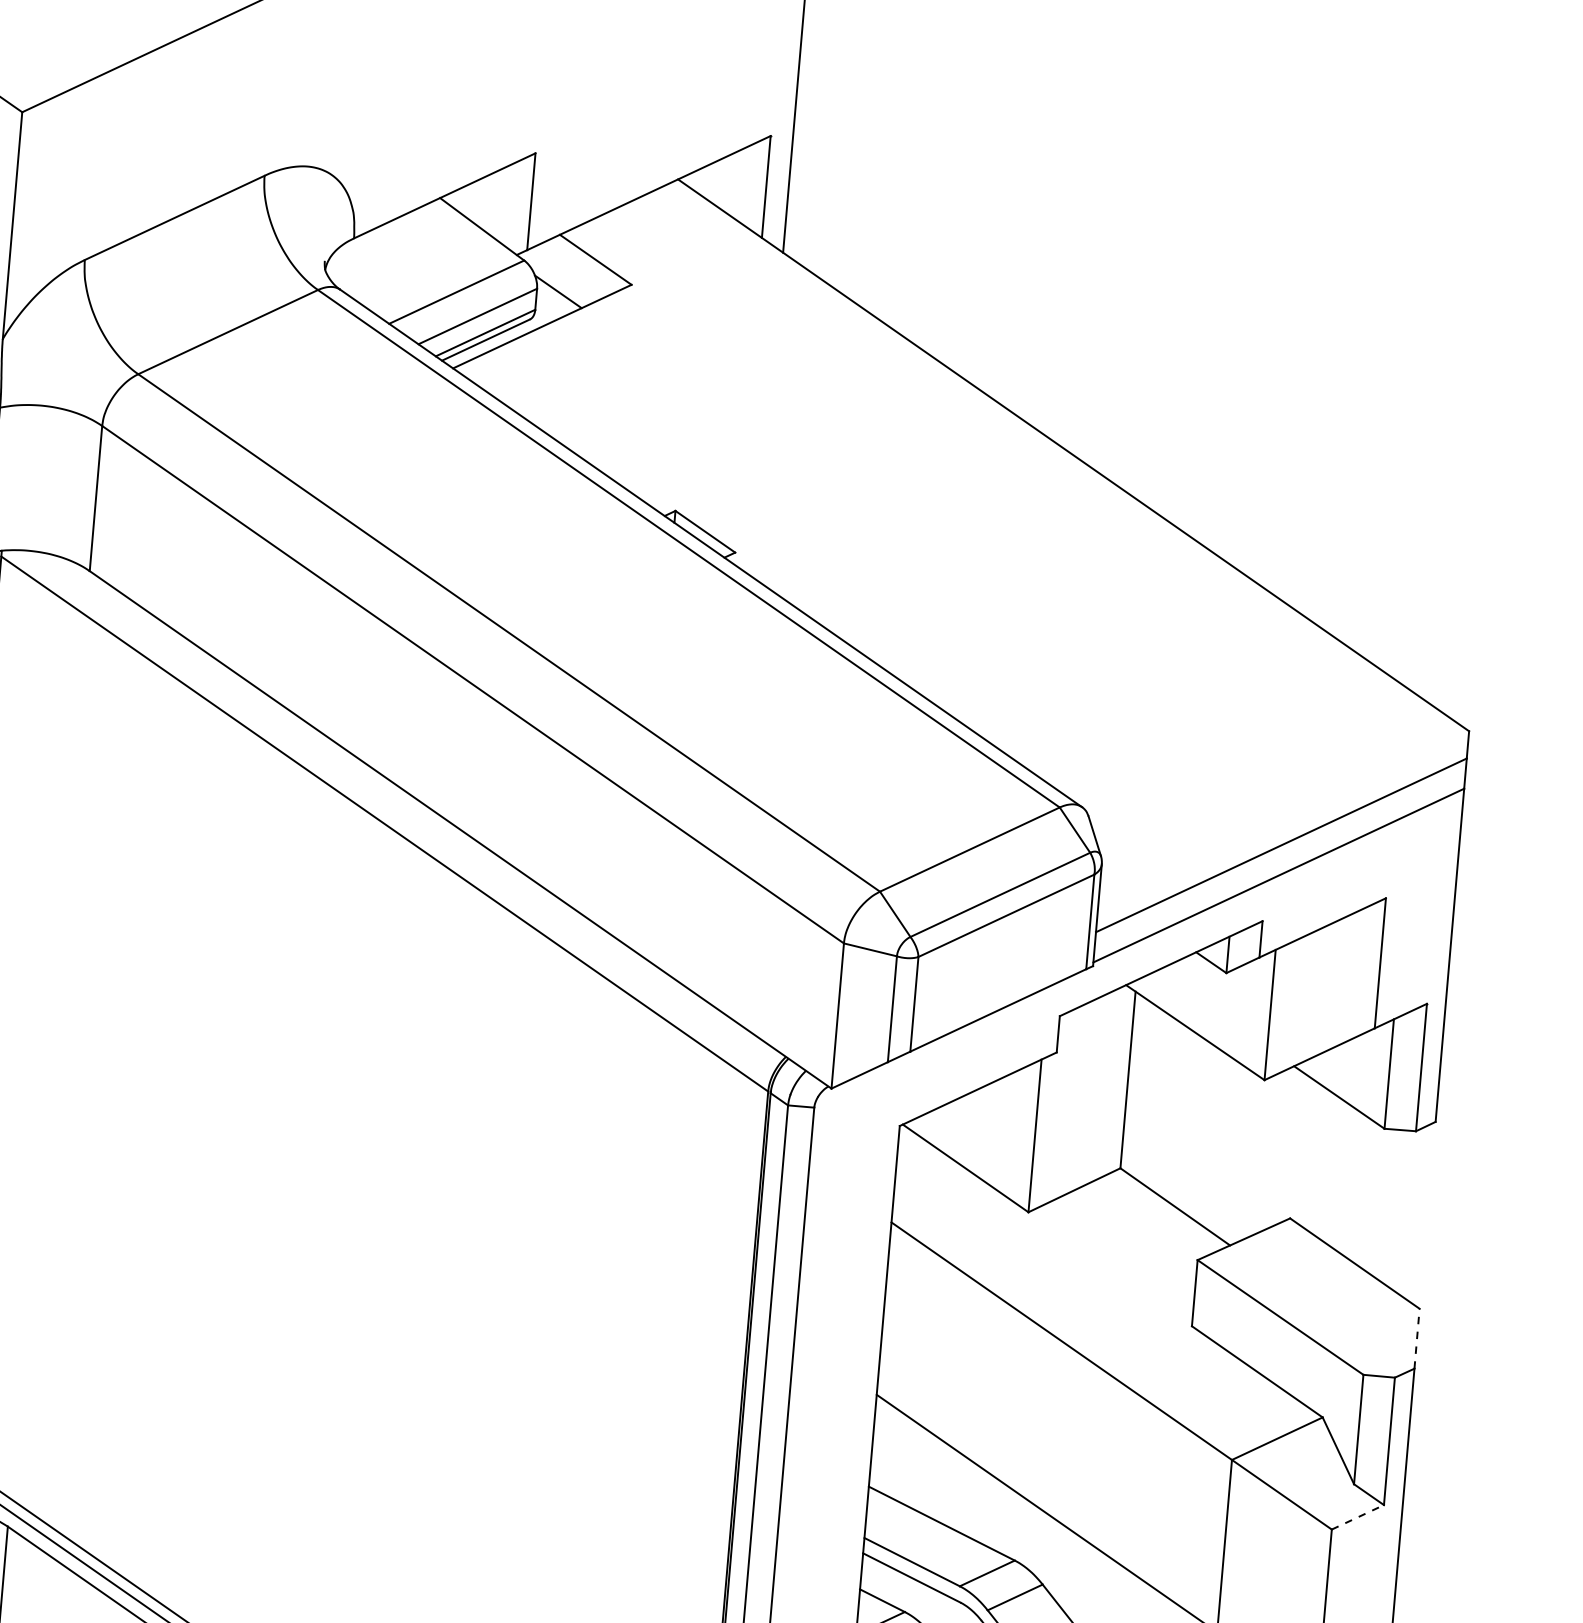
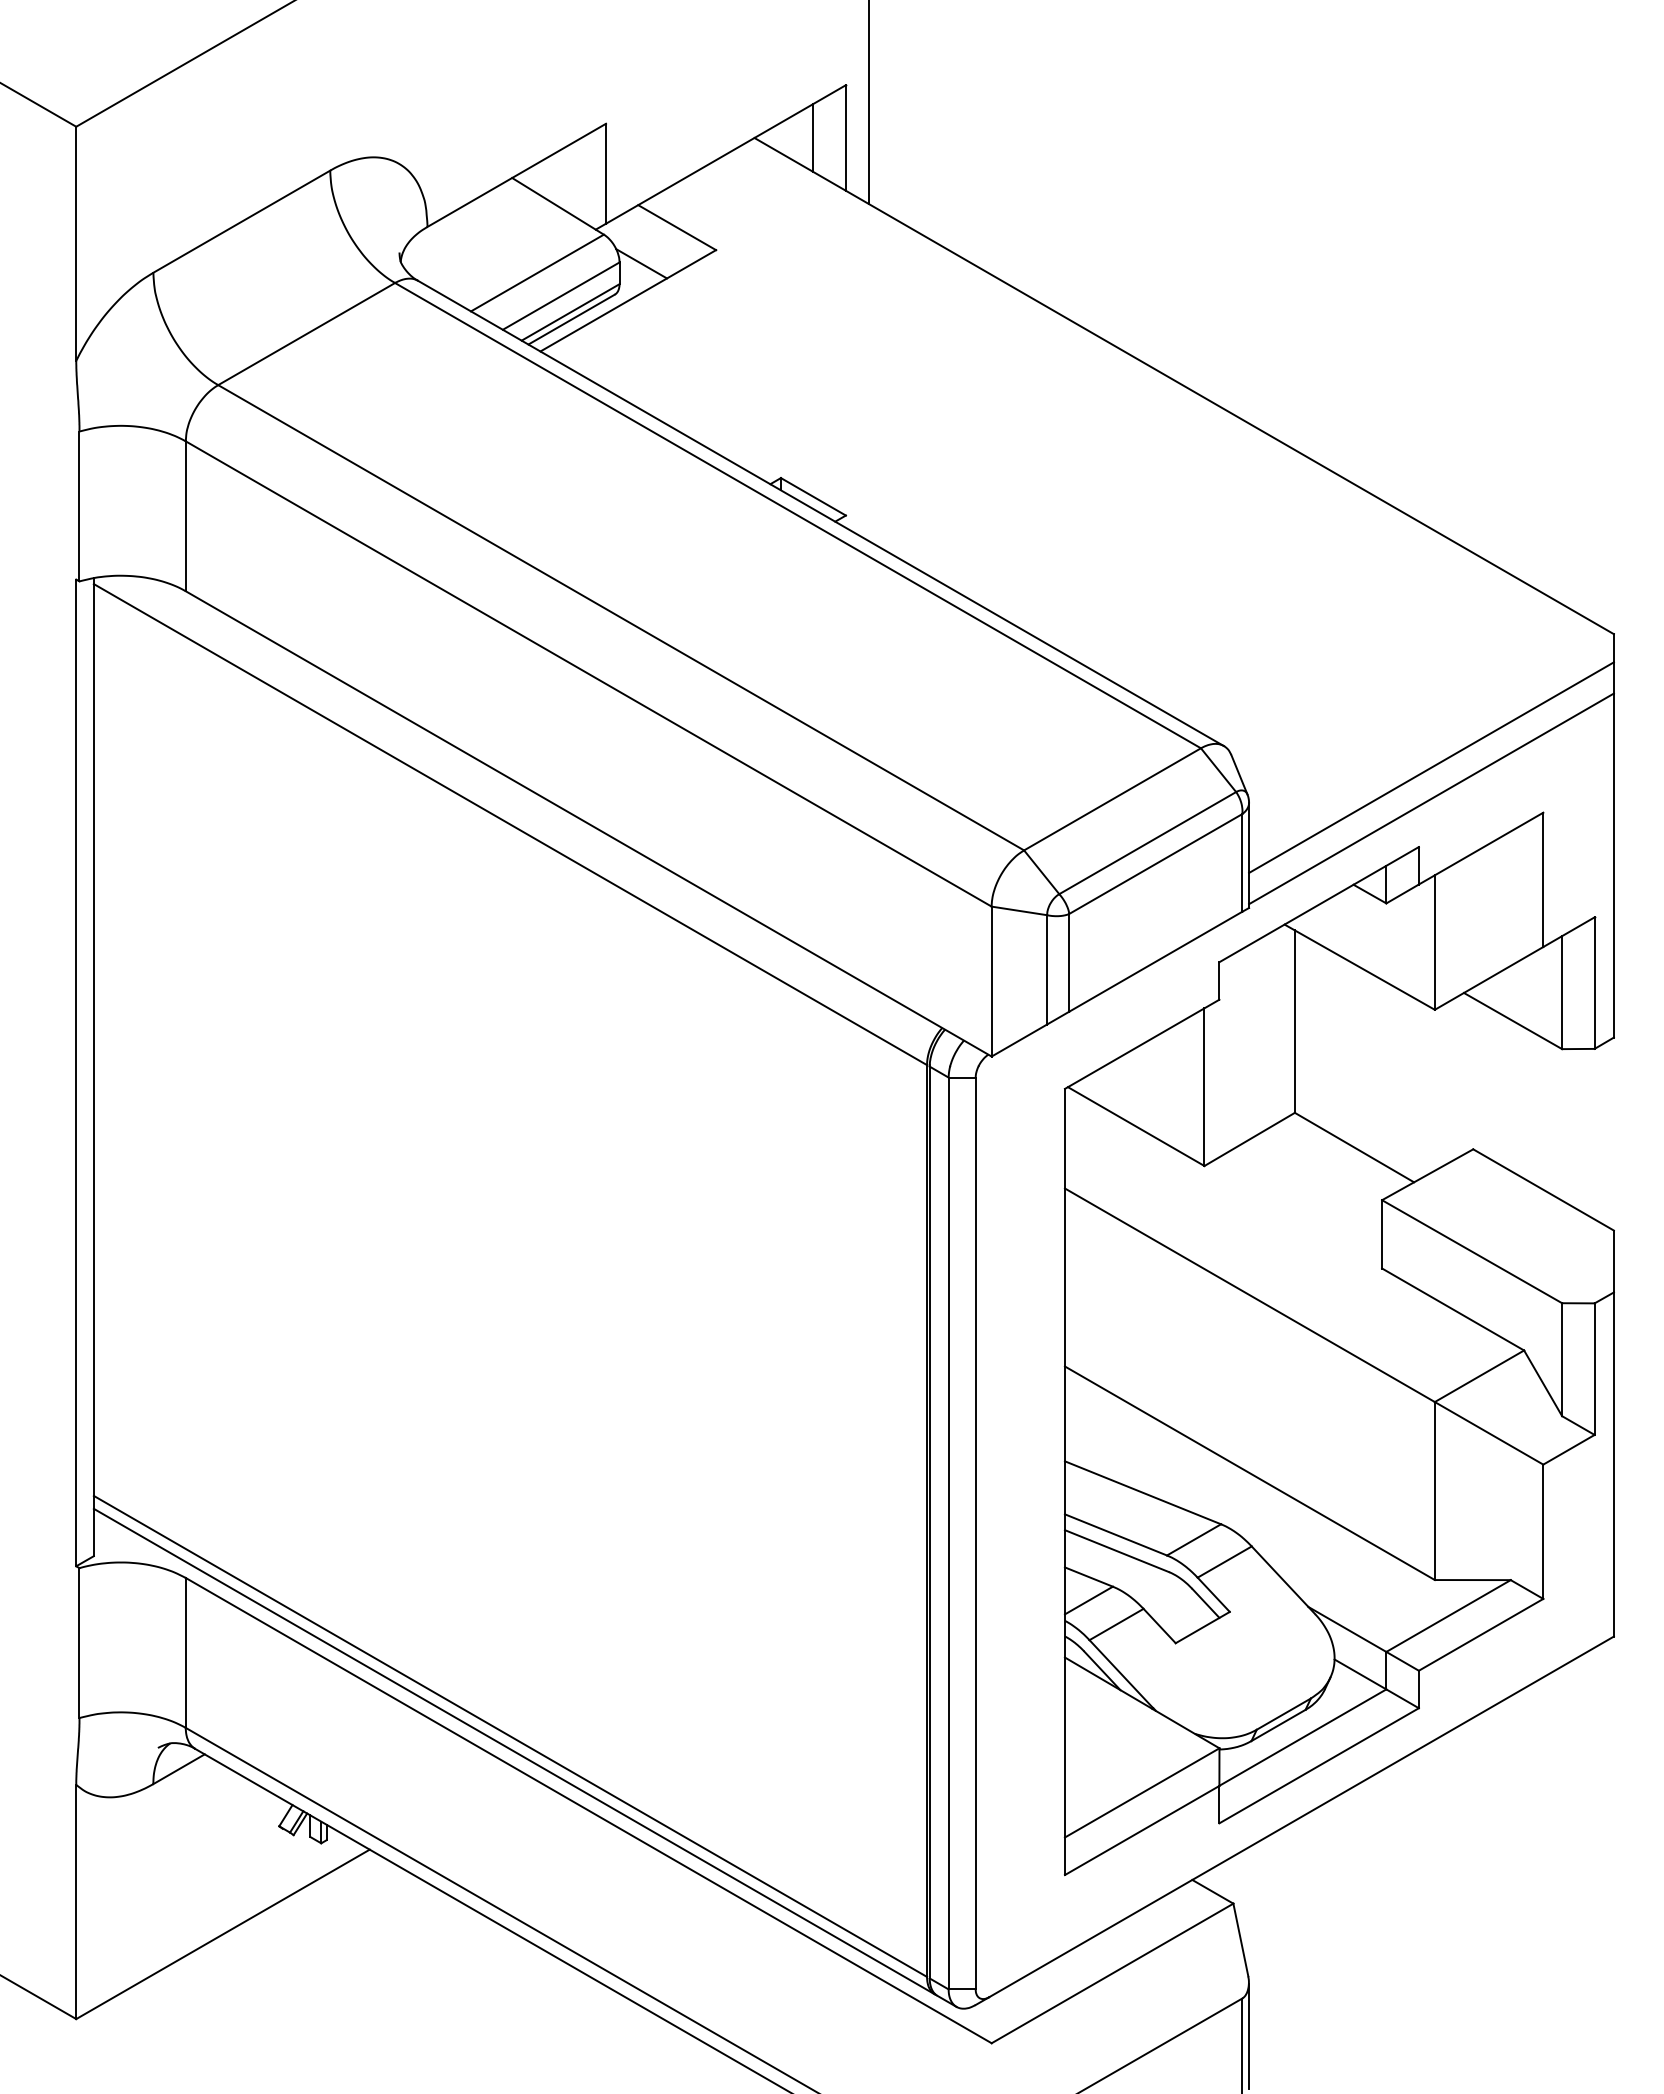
line: (735, 183) -> (813, 137), added
line: (1416, 1338) -> (1613, 1261), dashed -> solid
line: (1357, 1517) -> (1568, 1449), dashed -> solid

